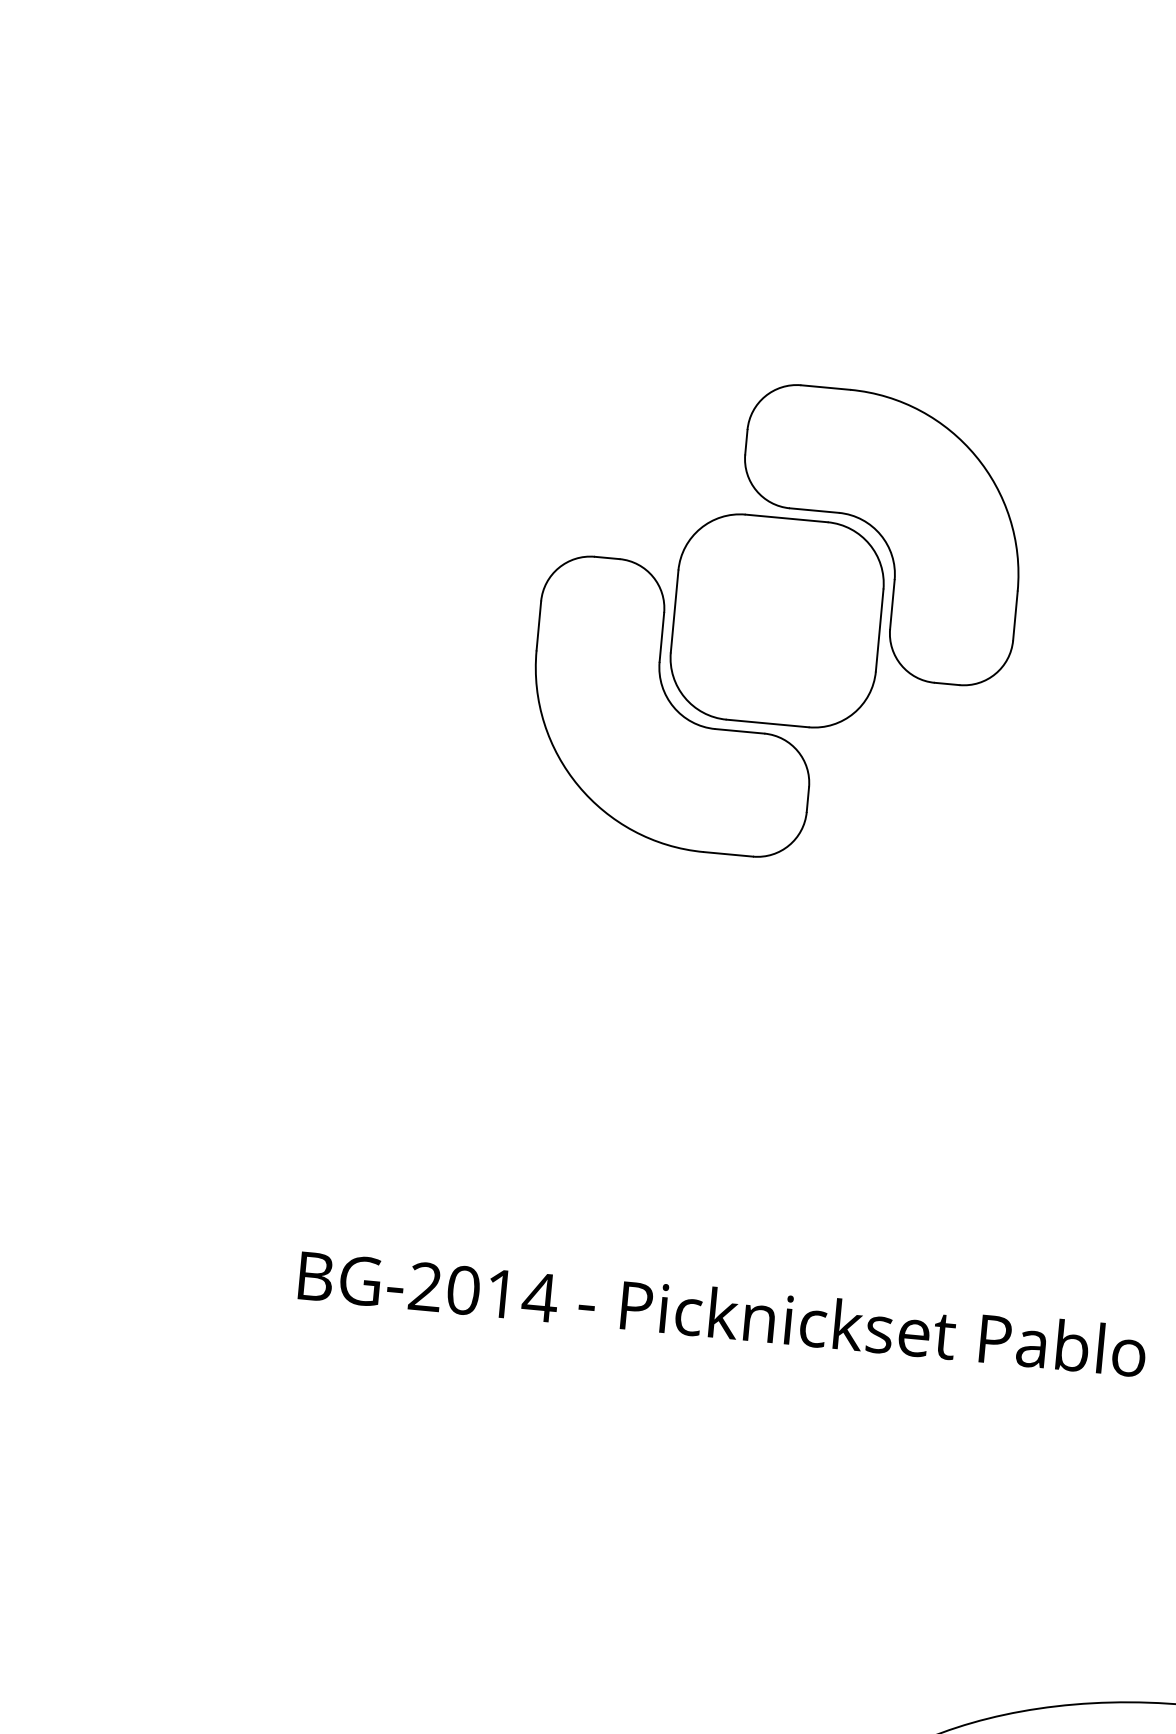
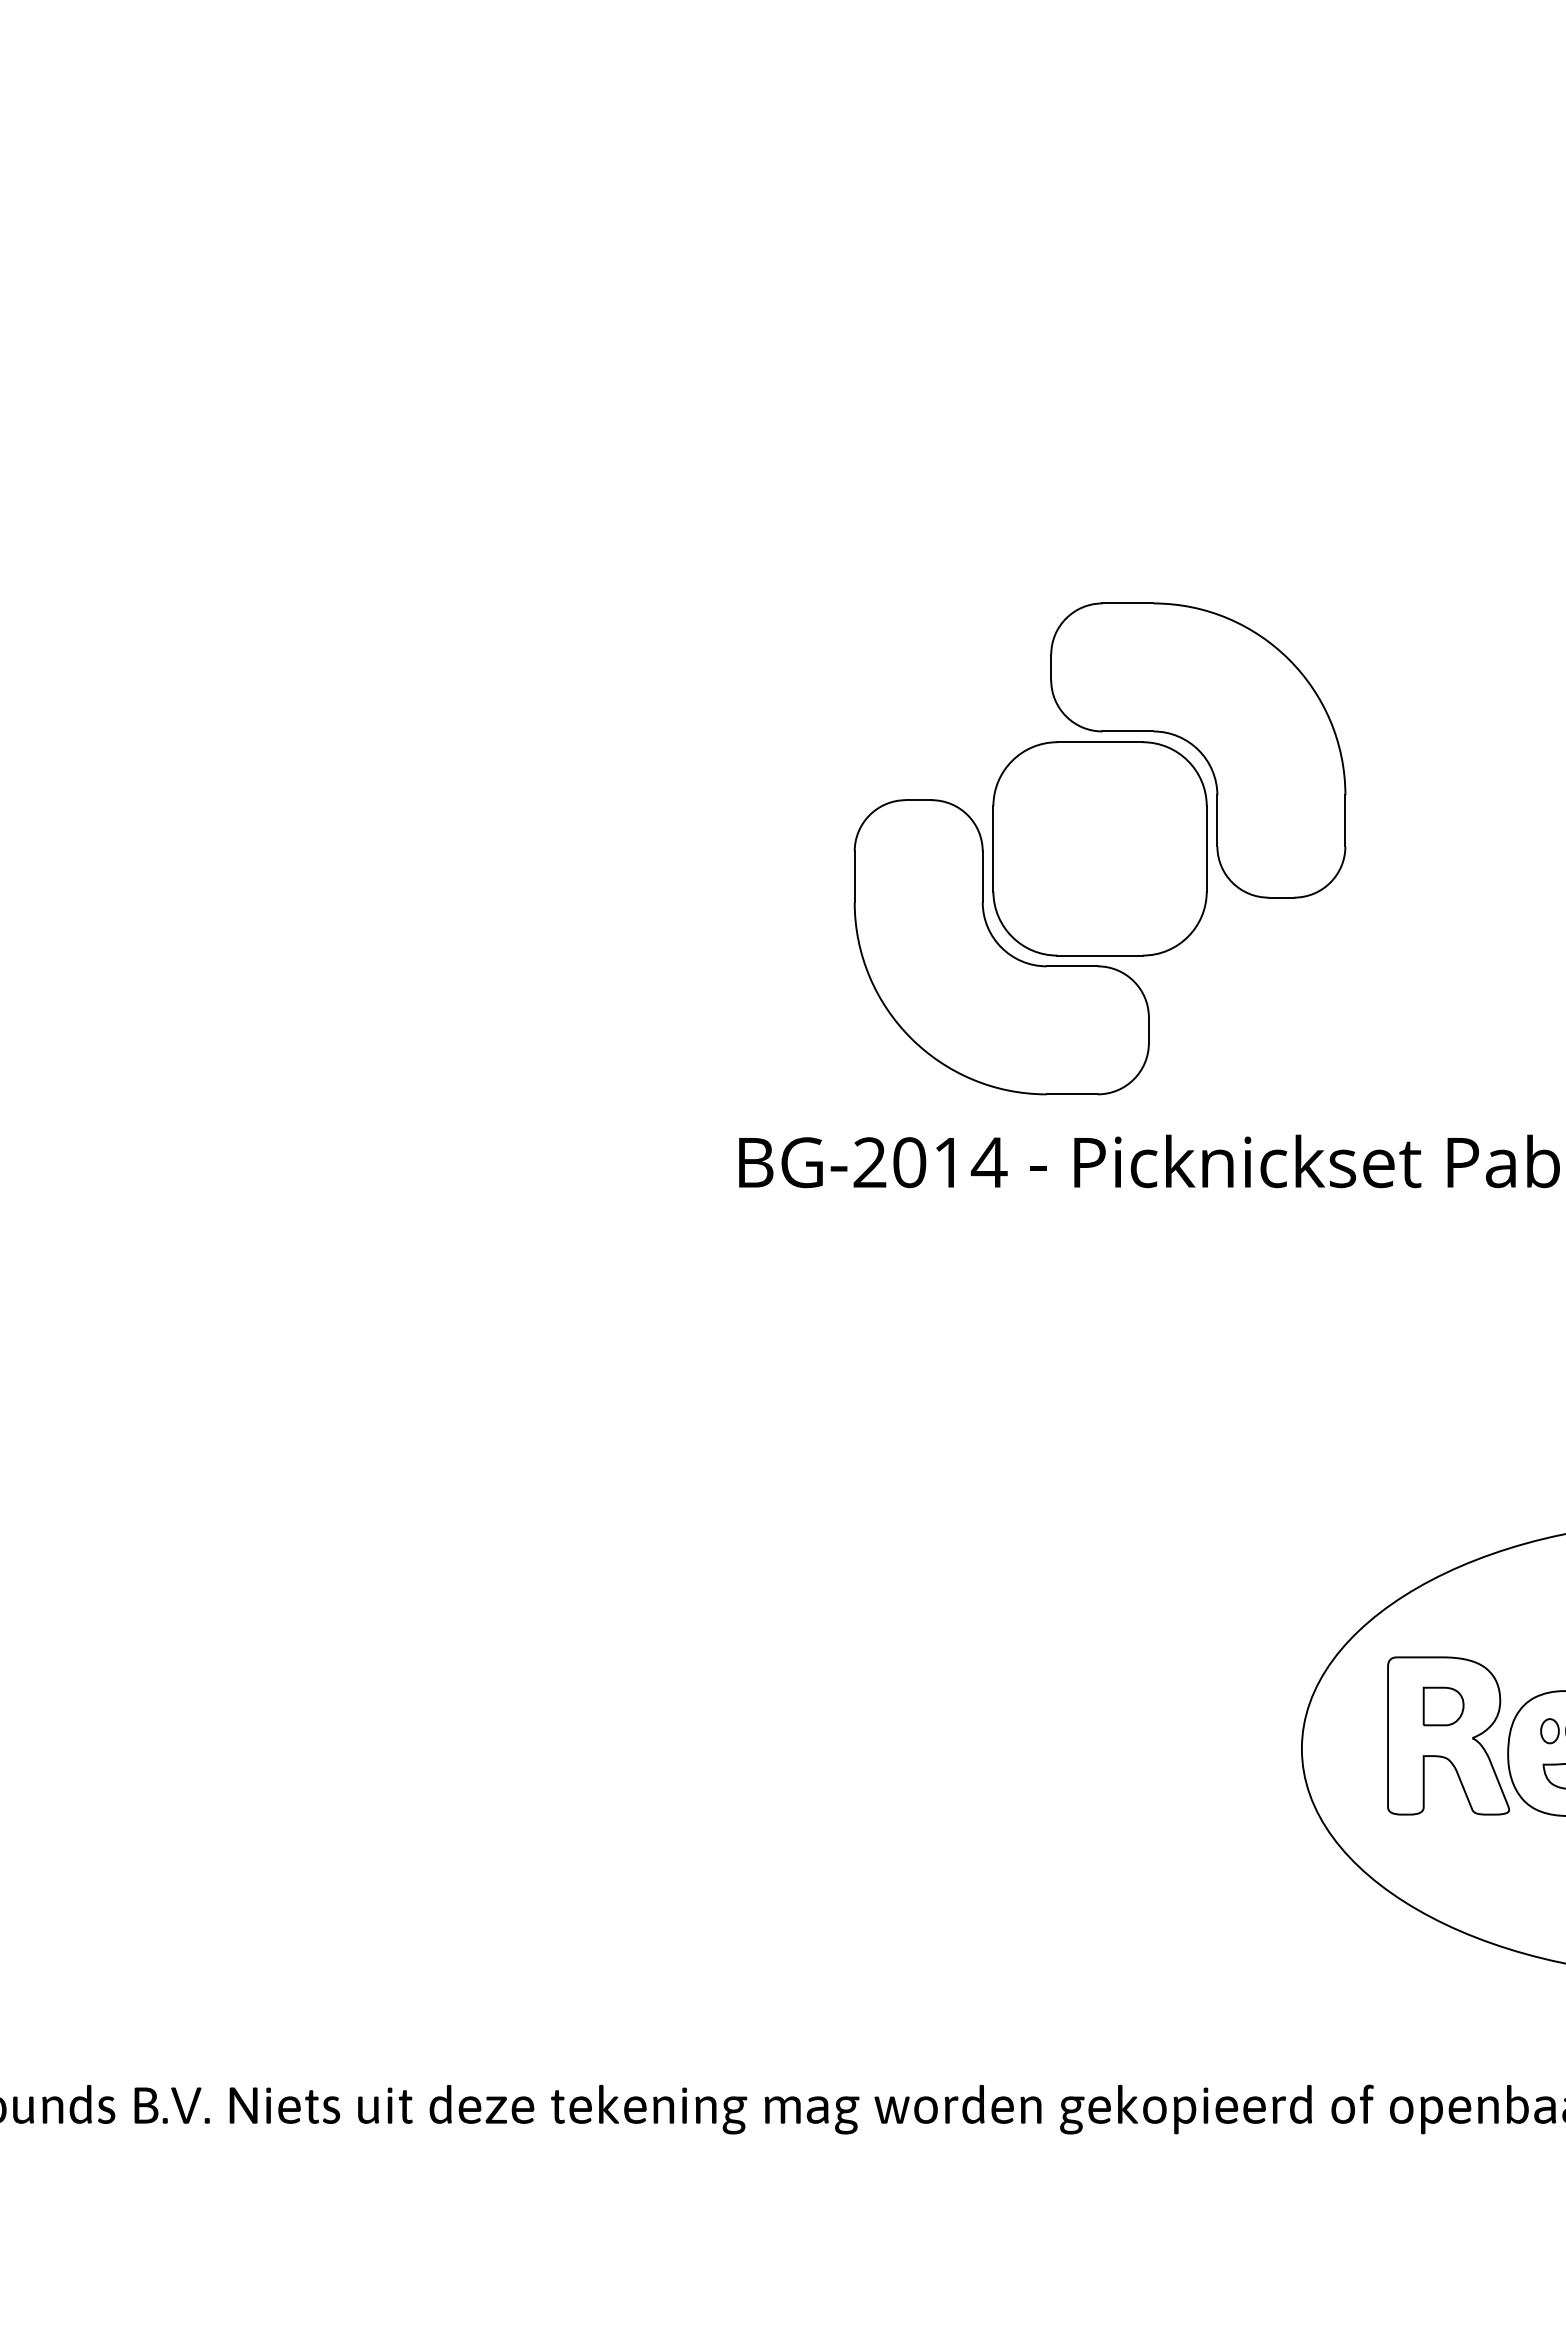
part: (776, 620) -> (1099, 848), moved

